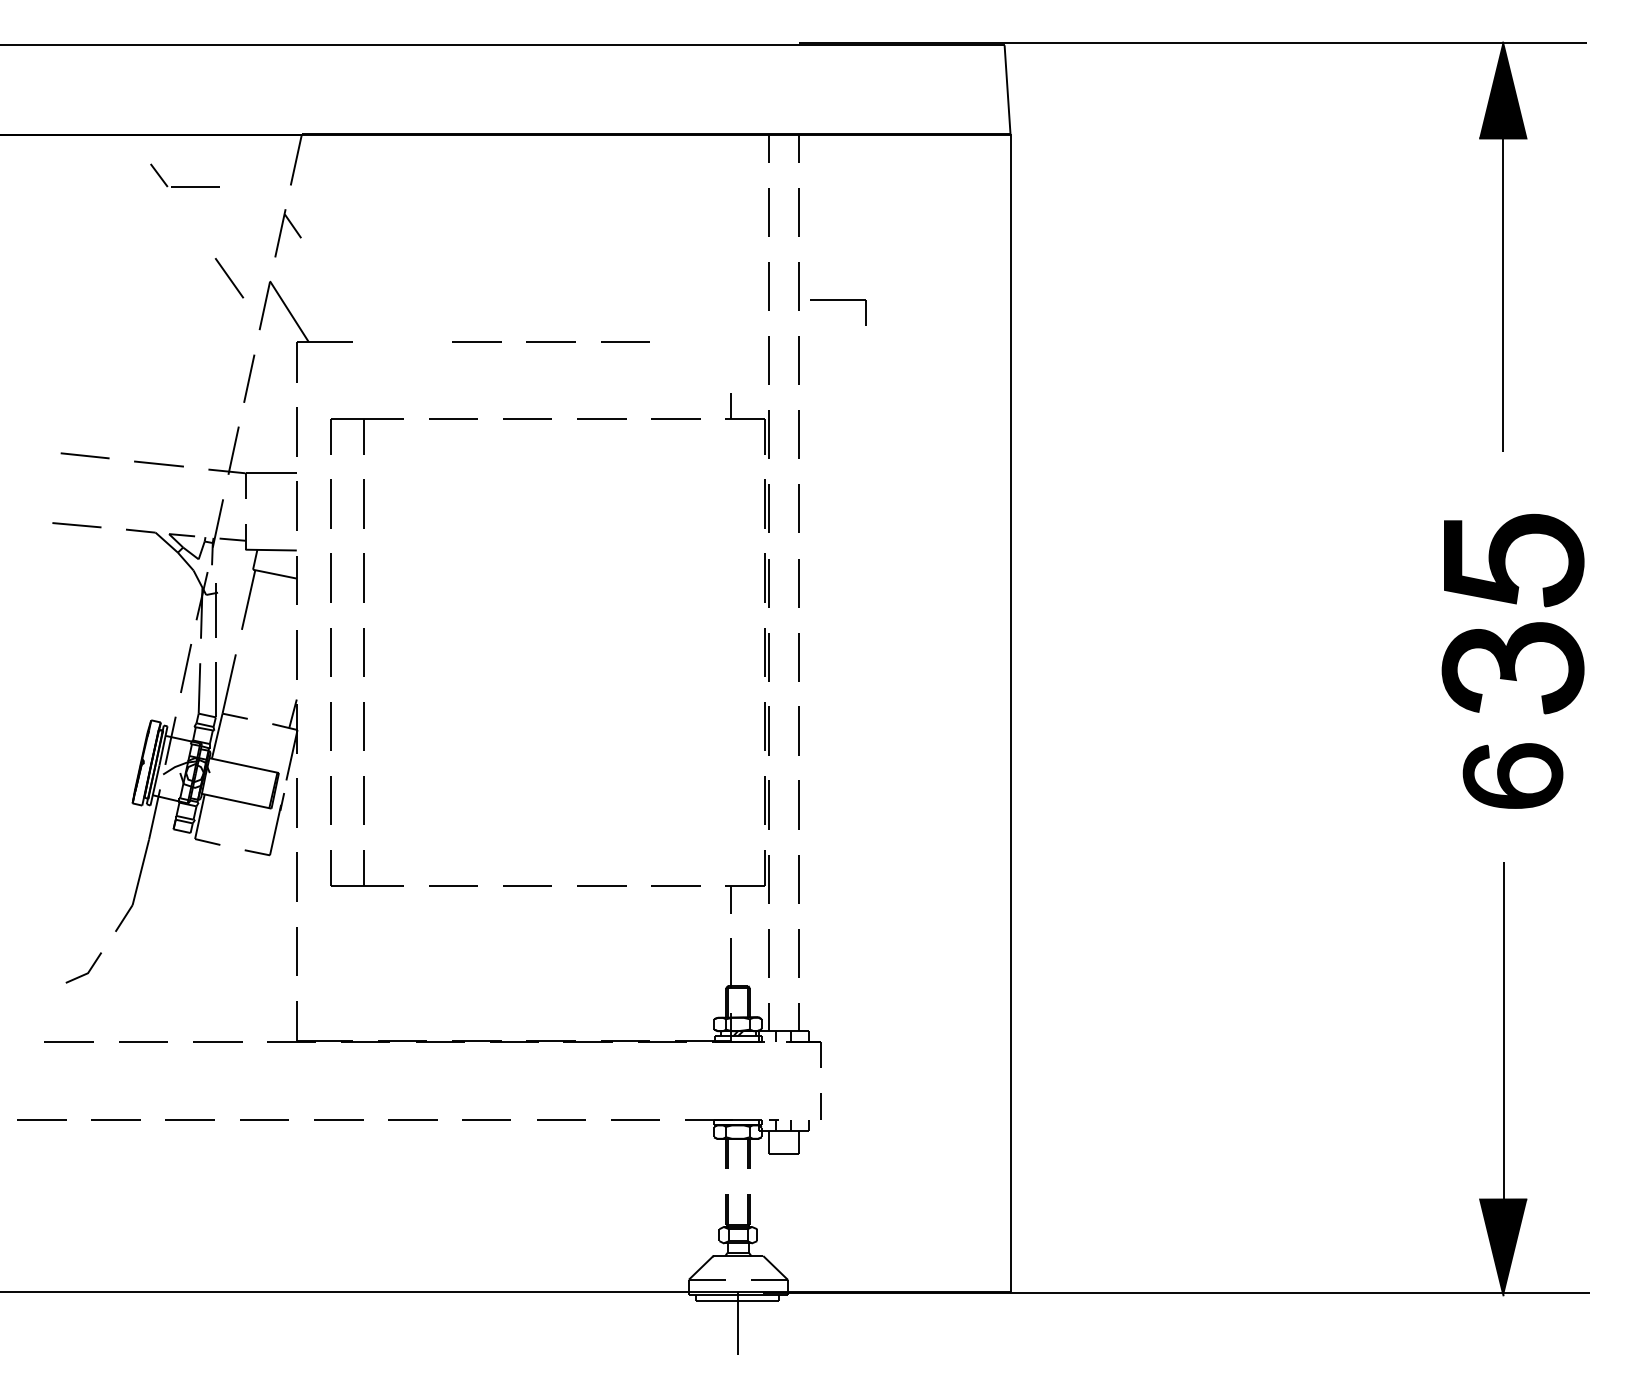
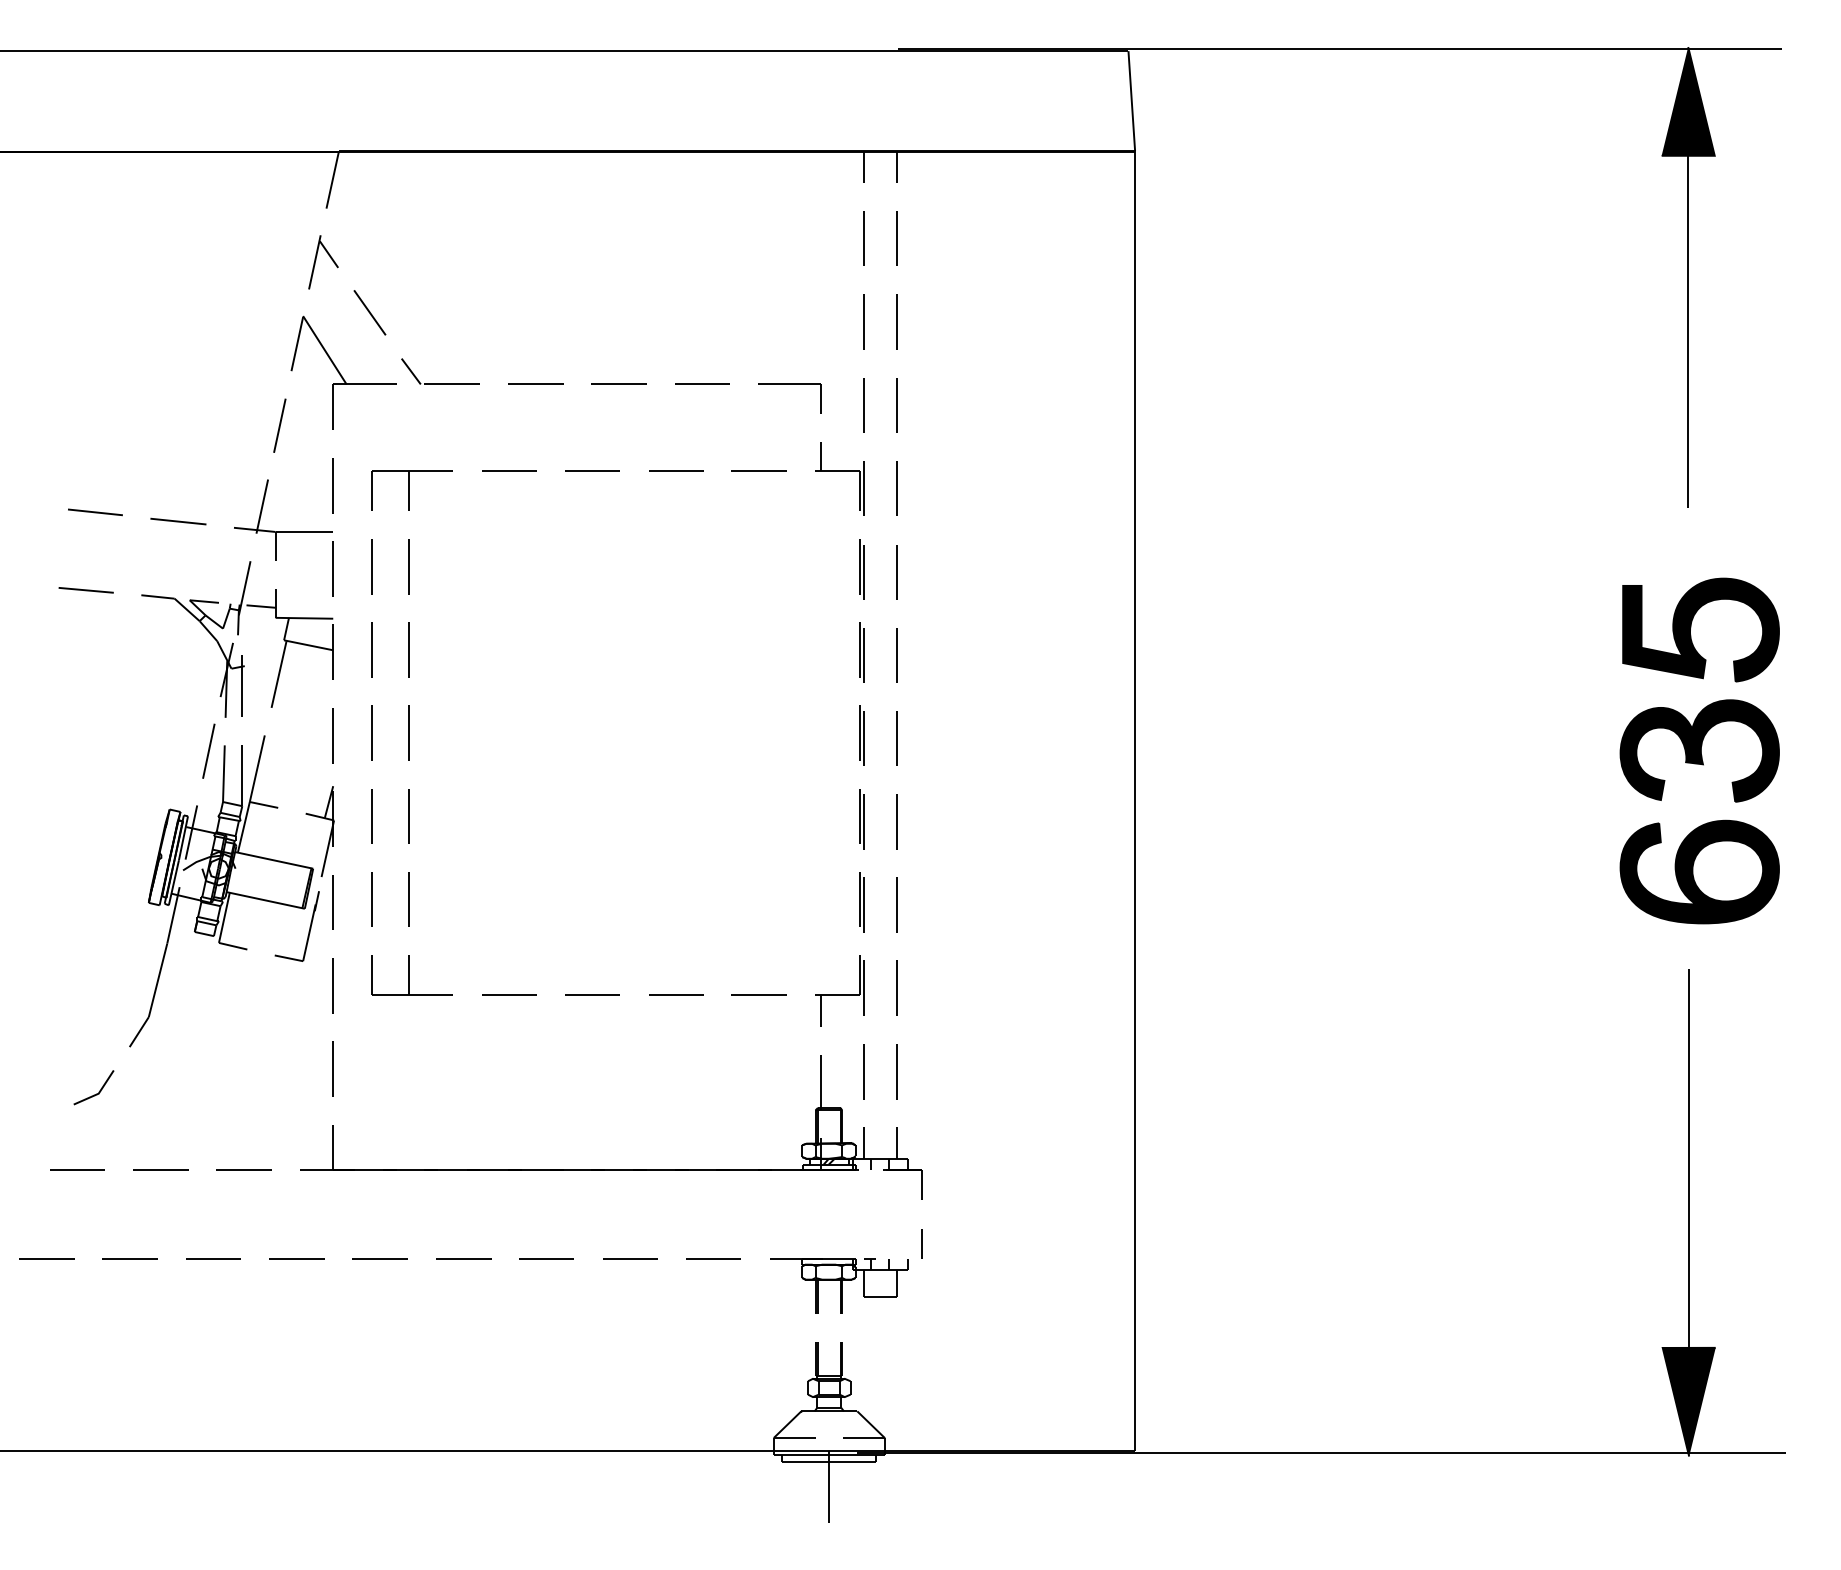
part: (184, 186) -> (439, 383), moved
line: (229, 278) -> (369, 313), moved
part: (838, 300) -> (790, 385), moved
part: (1512, 775) -> (1699, 871), size x1.43

